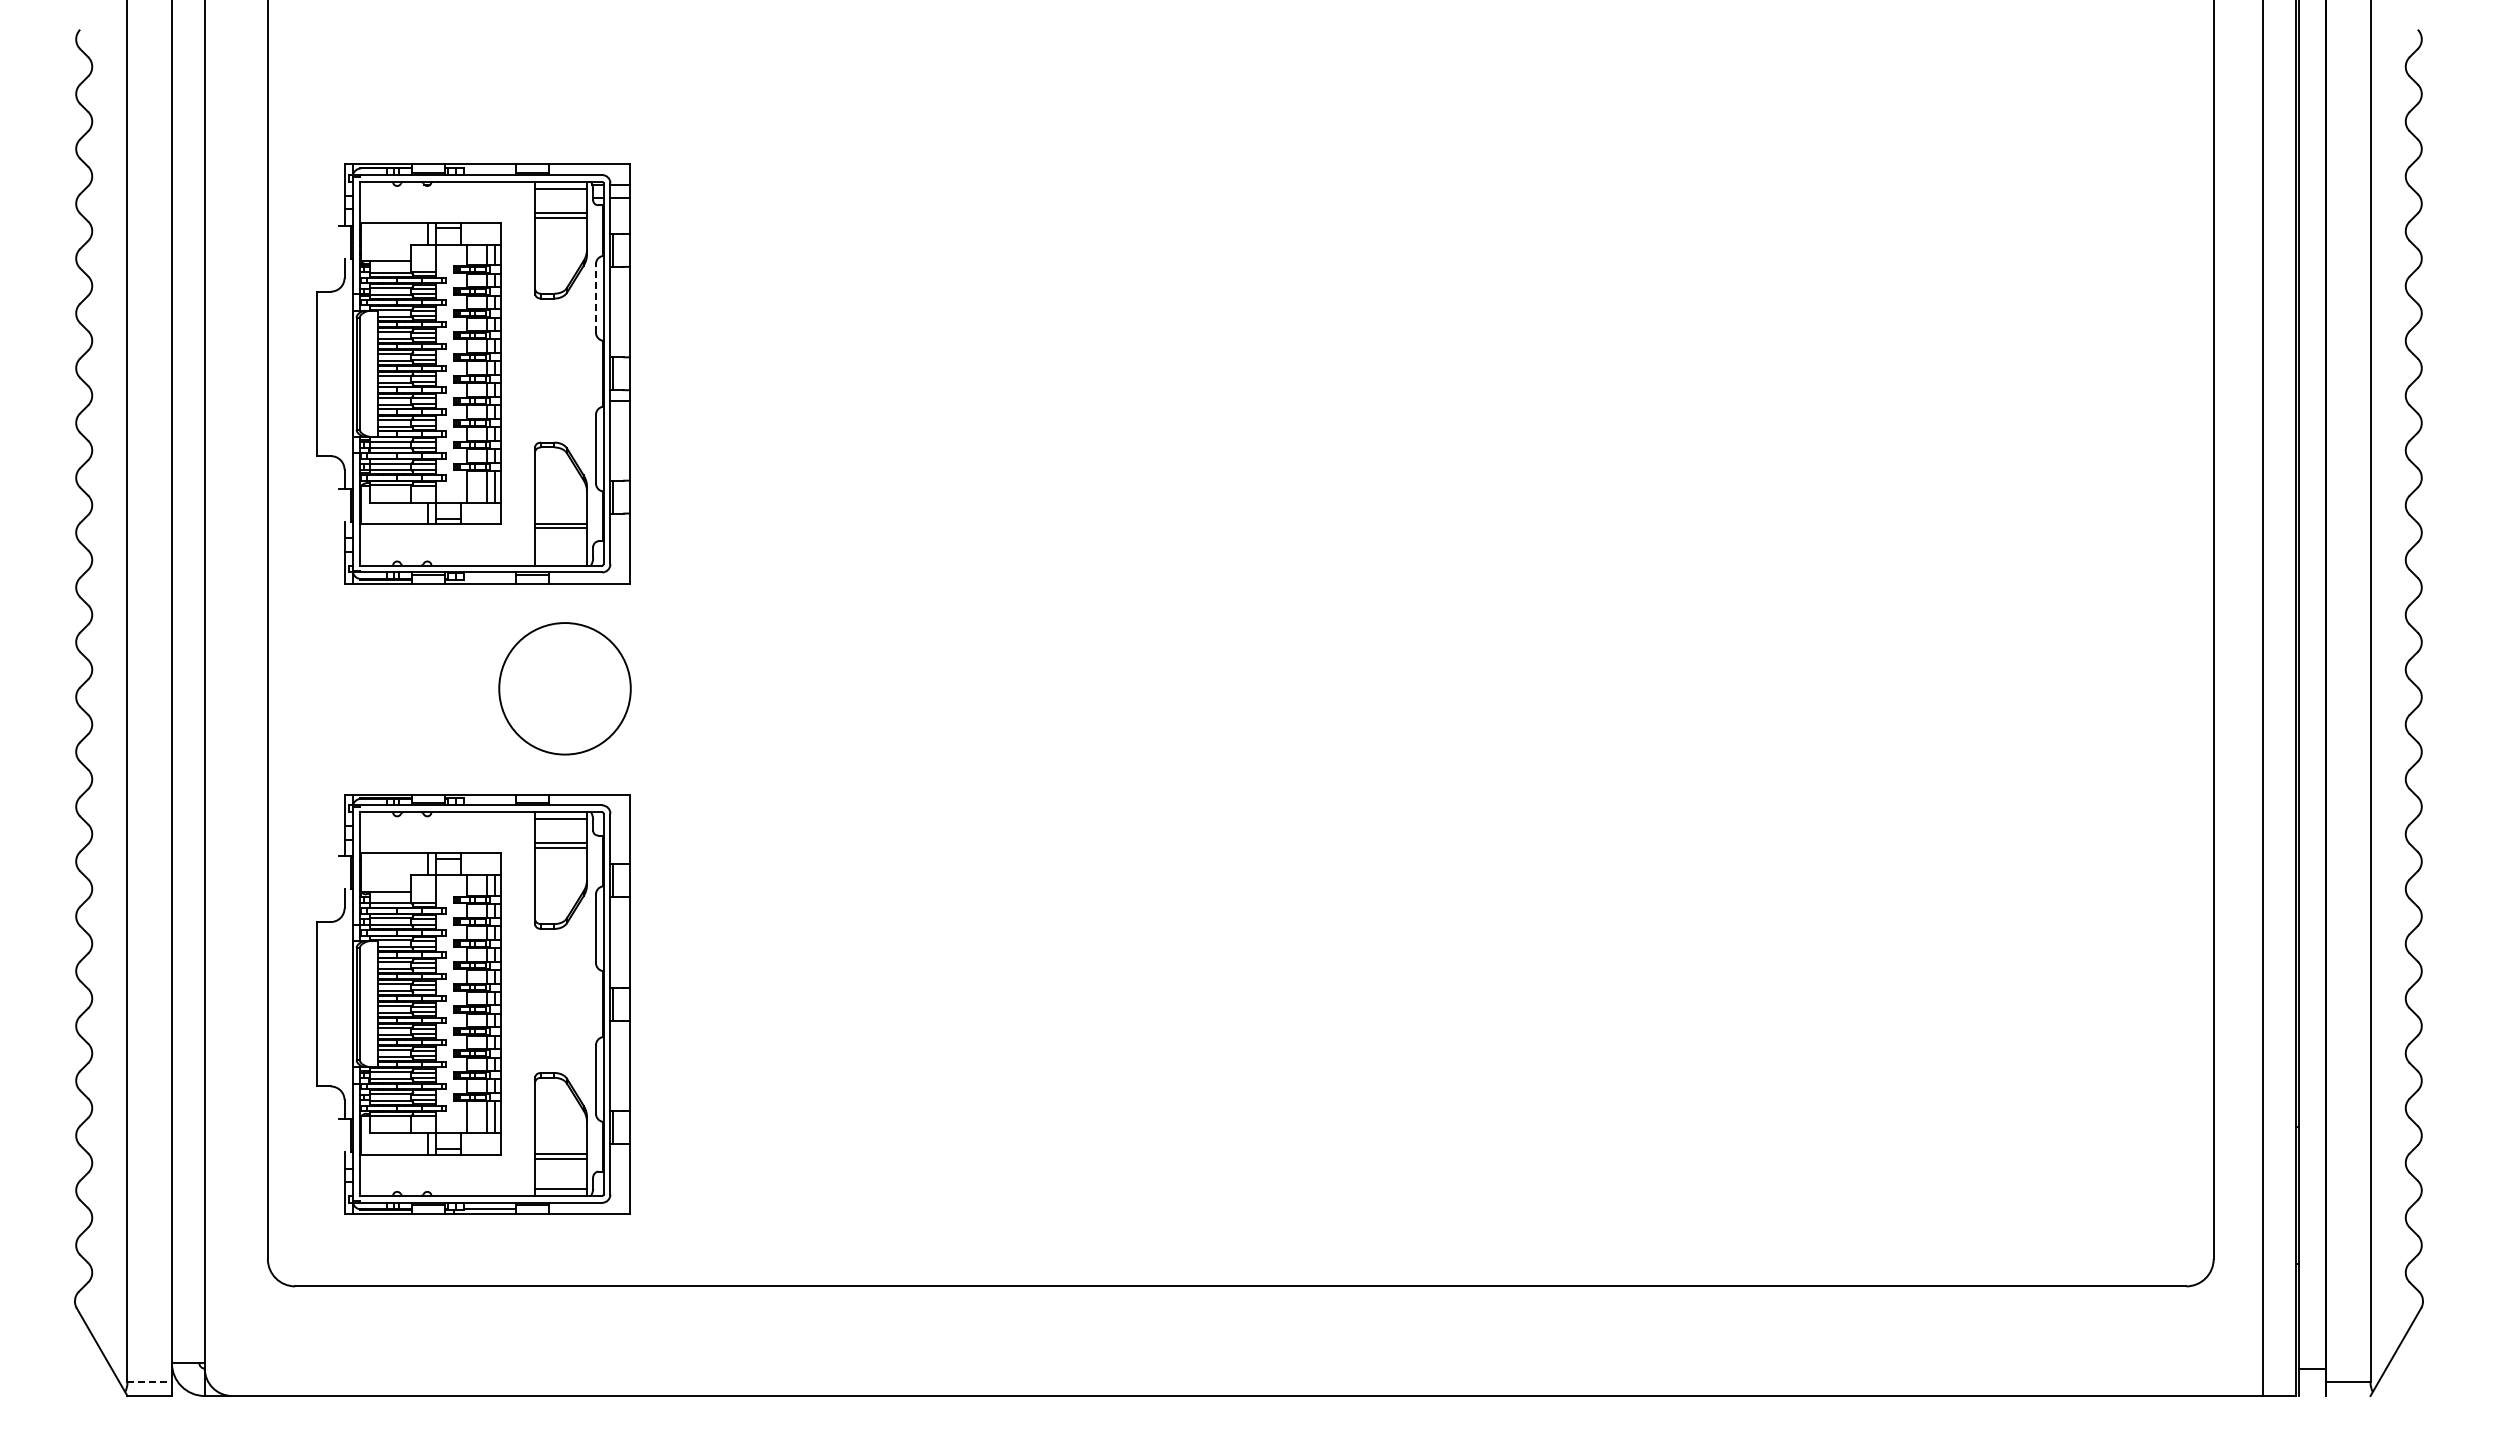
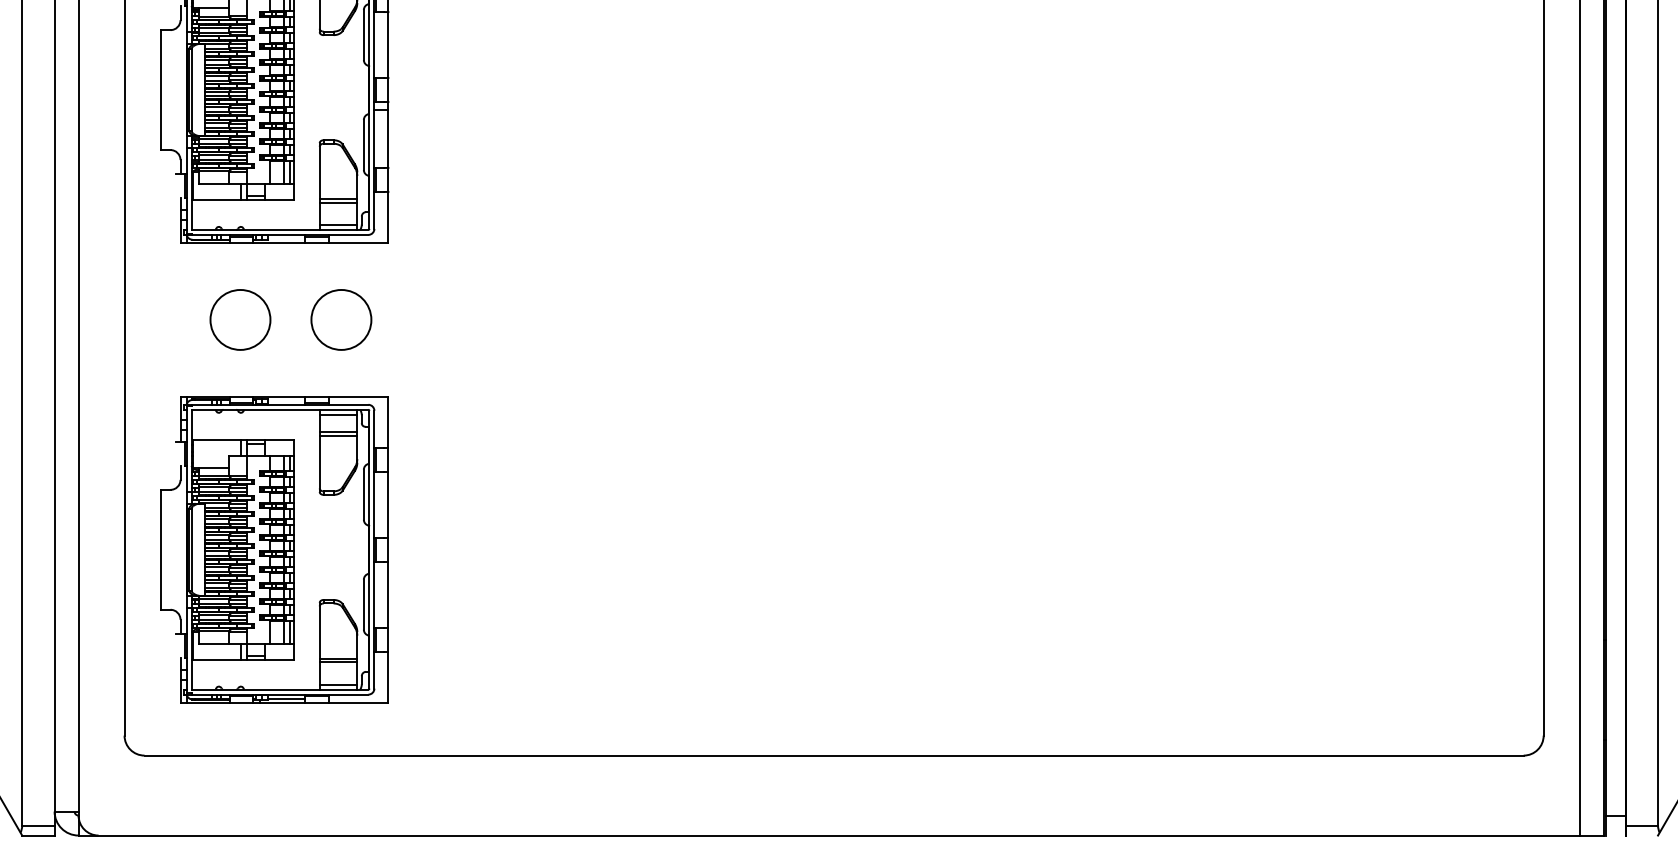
line: (595, 297) -> (363, 34), dashed -> solid
line: (561, 558) -> (338, 224), added
circle: (426, 689) -> (240, 320), added
circle: (565, 689) -> (341, 320), size x0.62
line: (150, 1382) -> (38, 825), dashed -> solid

